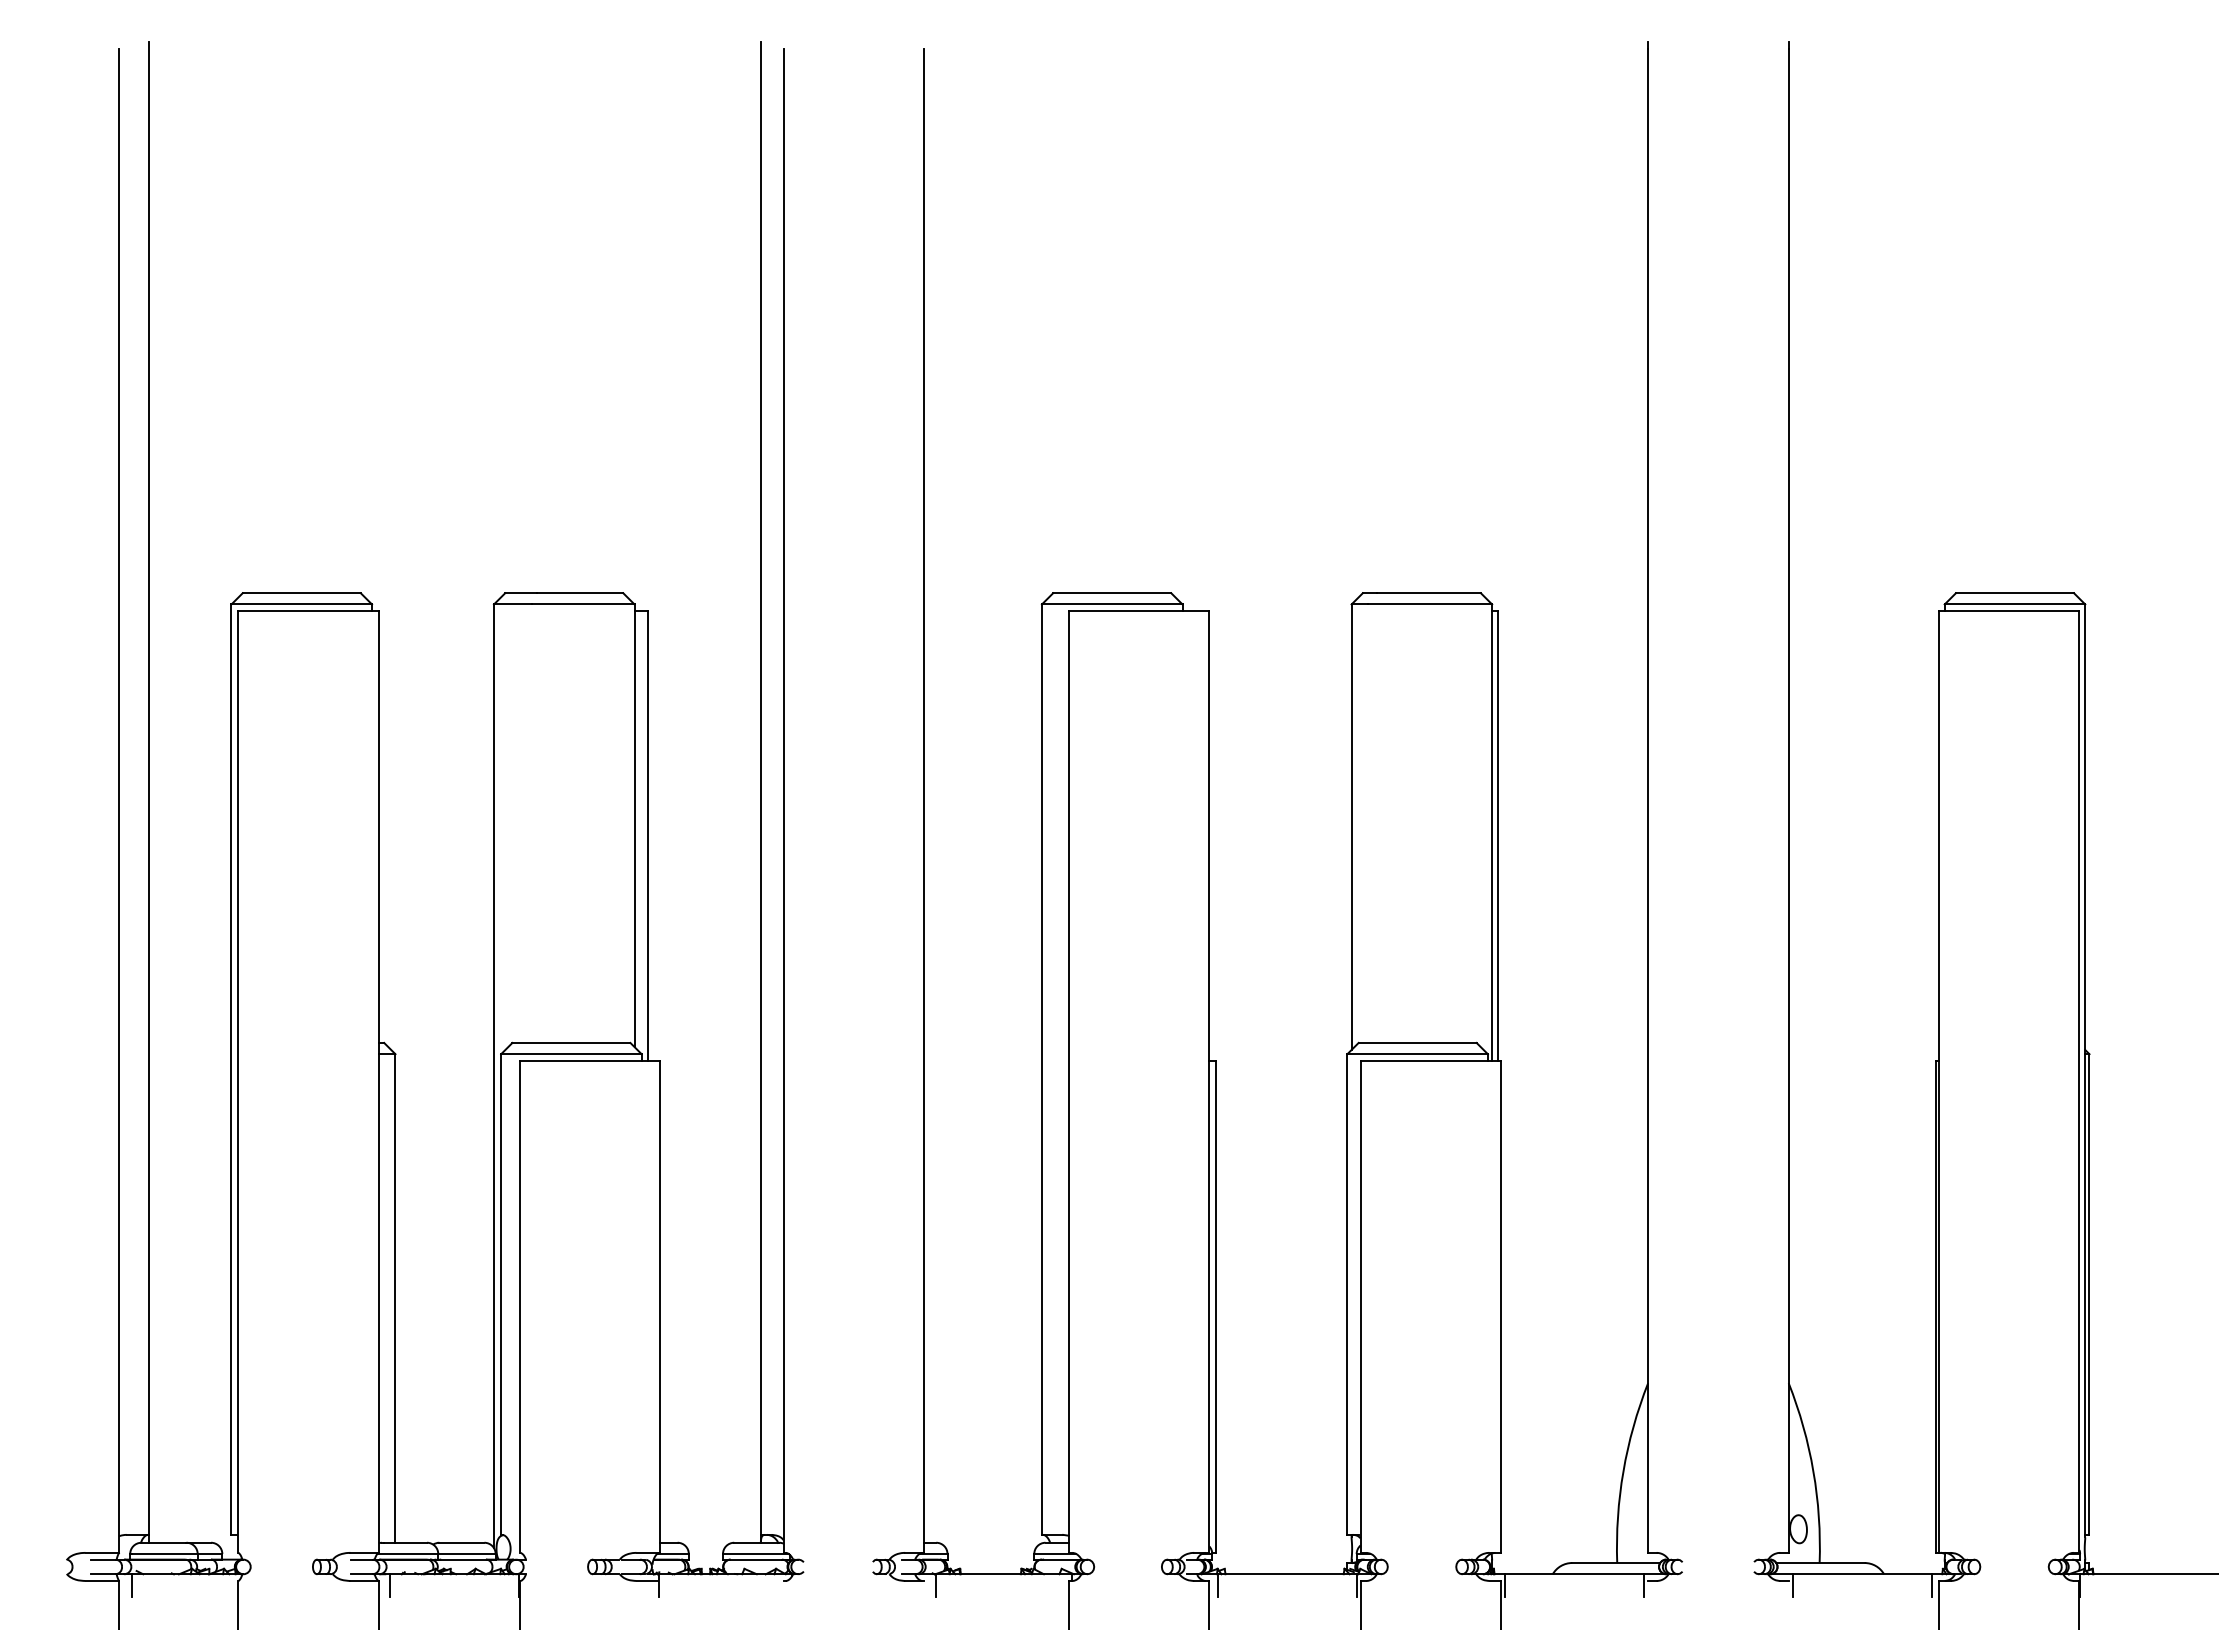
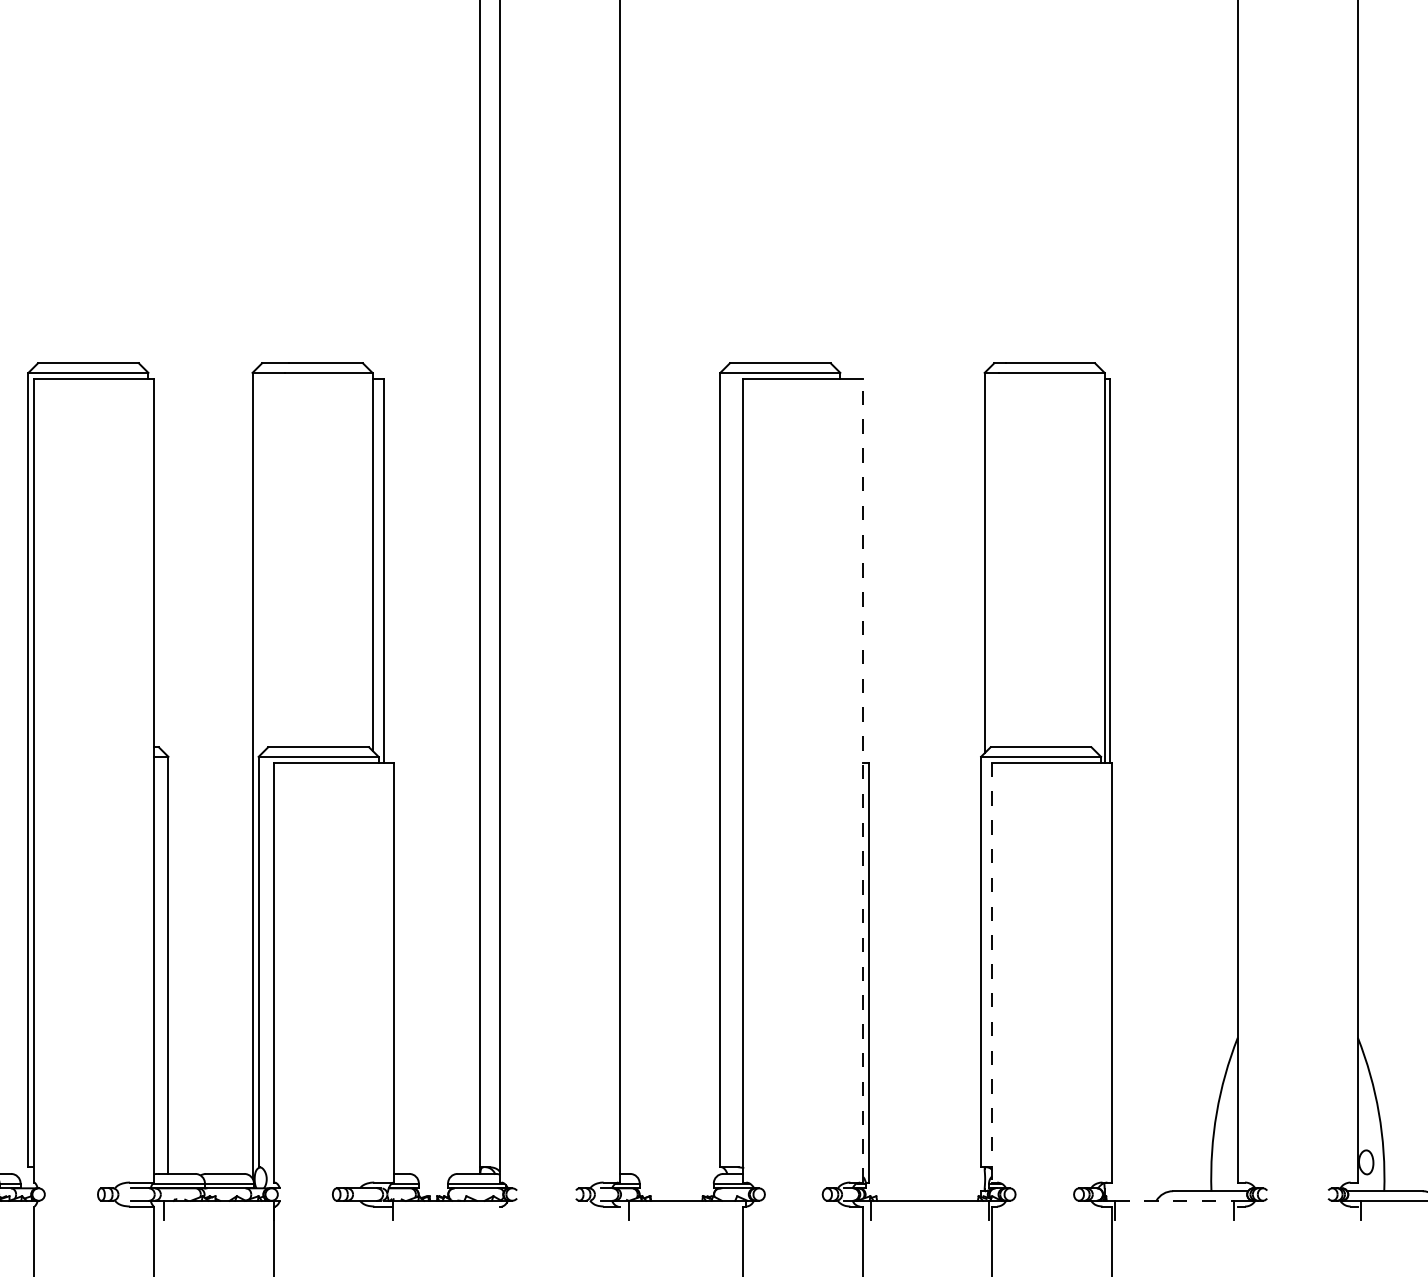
line: (1209, 1082) -> (863, 780), solid -> dashed
line: (1360, 1306) -> (992, 972), solid -> dashed
line: (1574, 1574) -> (1174, 1201), solid -> dashed

